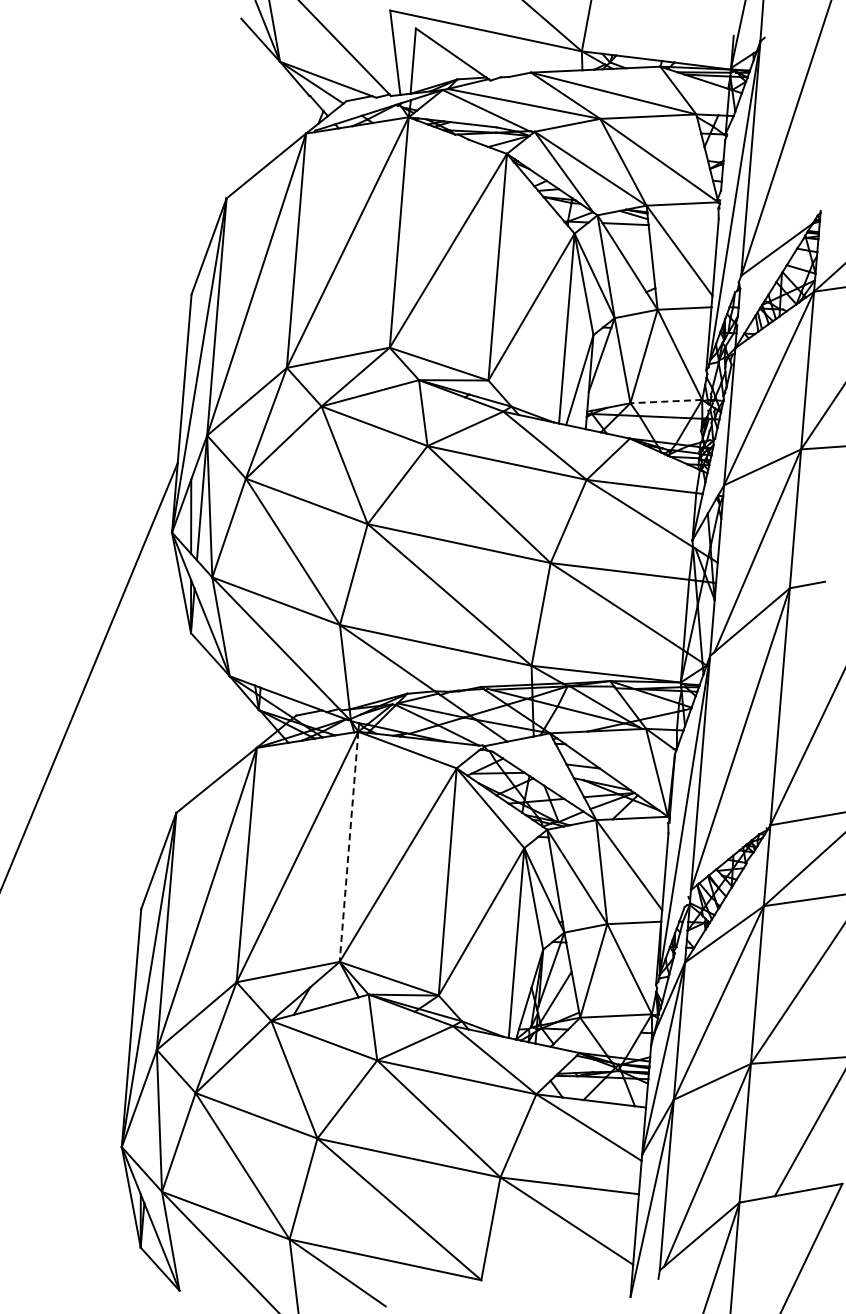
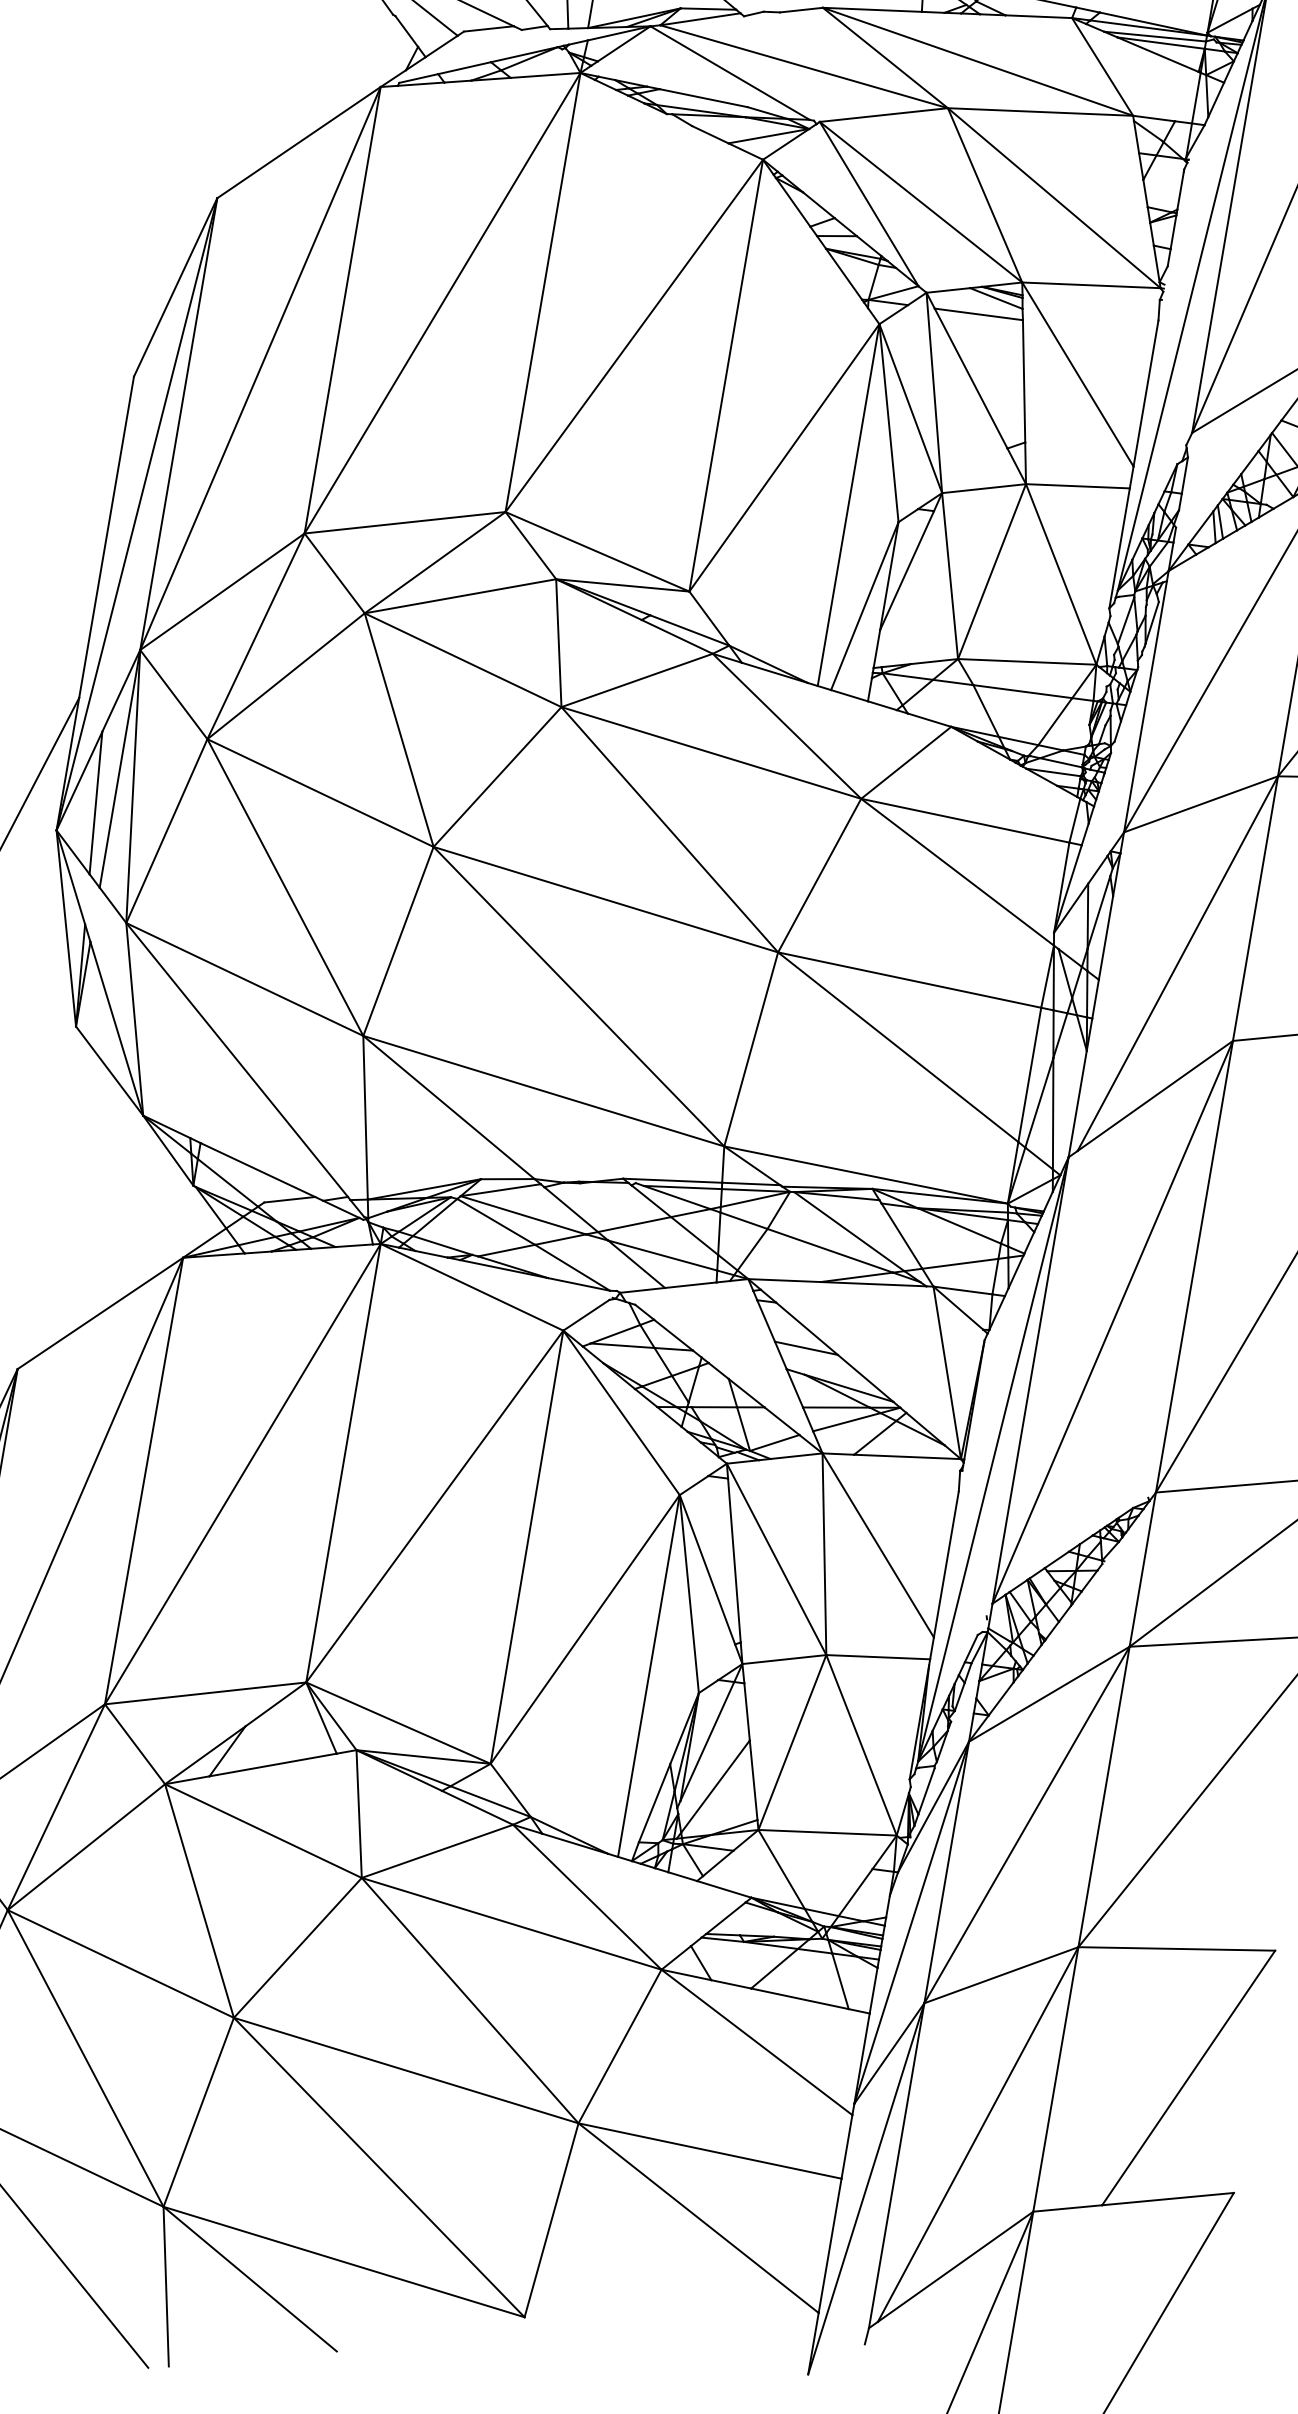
line: (666, 401) -> (1027, 661), dashed -> solid
line: (349, 847) -> (344, 1464), dashed -> solid

